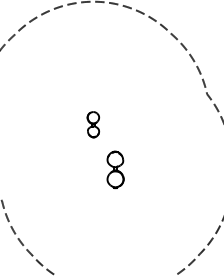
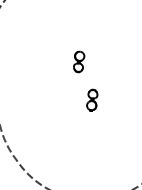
part: (115, 169) -> (92, 100), size x0.71

